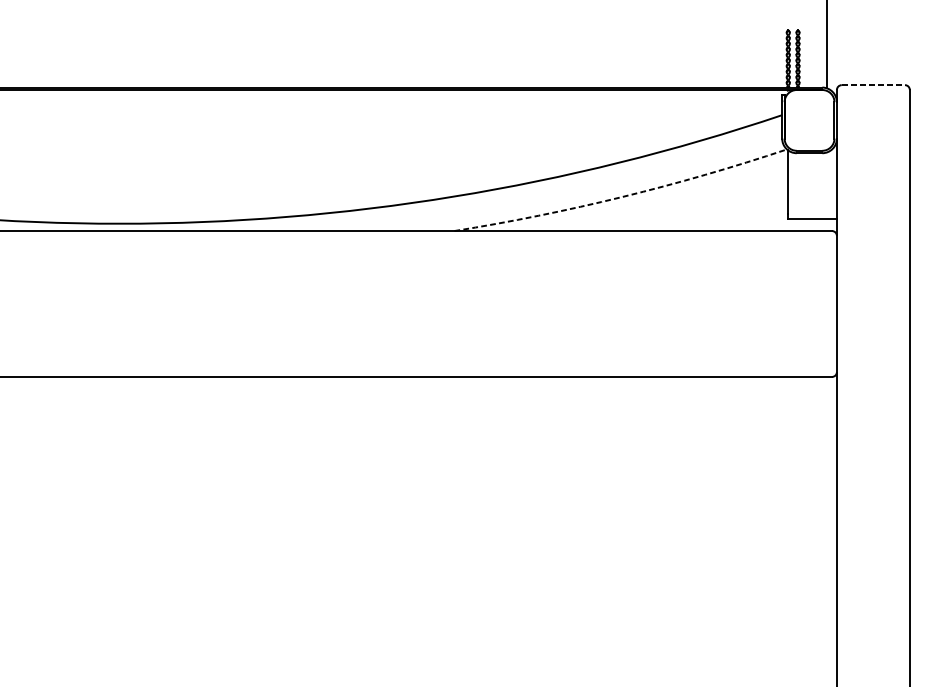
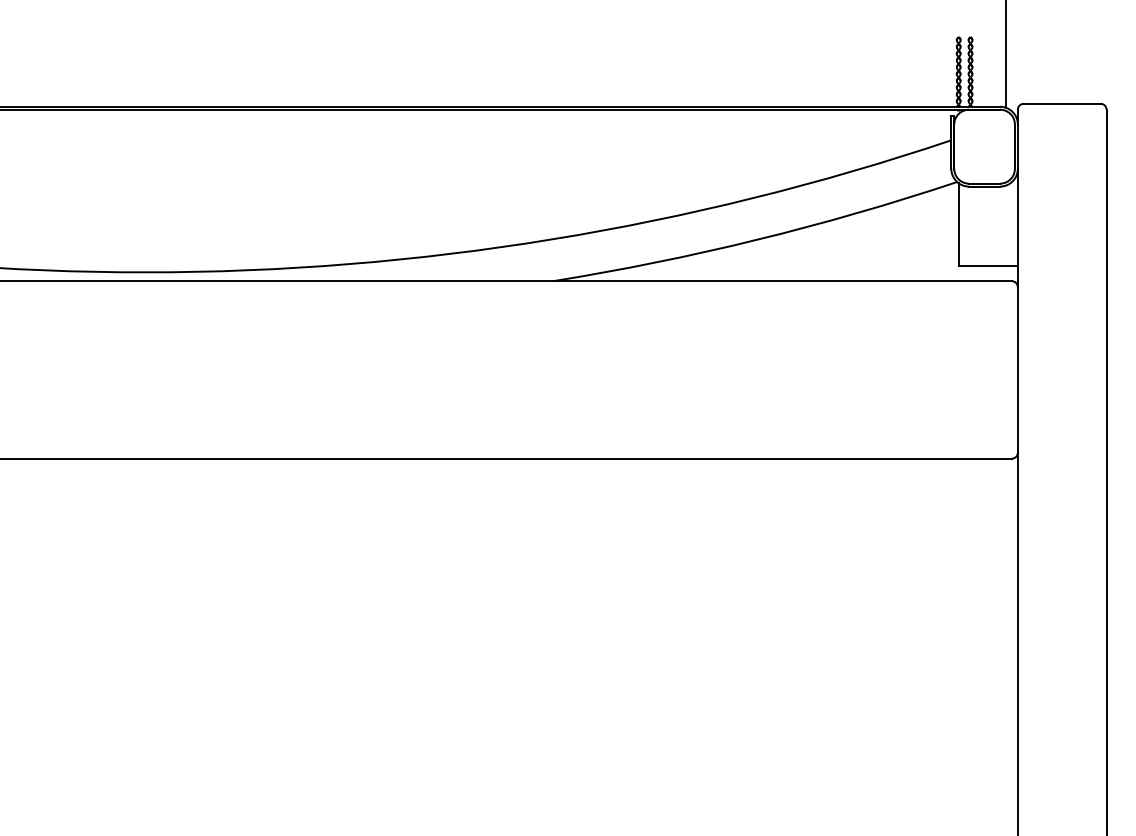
line: (873, 84) -> (1062, 103), dashed -> solid
arc: (622, 196) -> (756, 239), dashed -> solid

